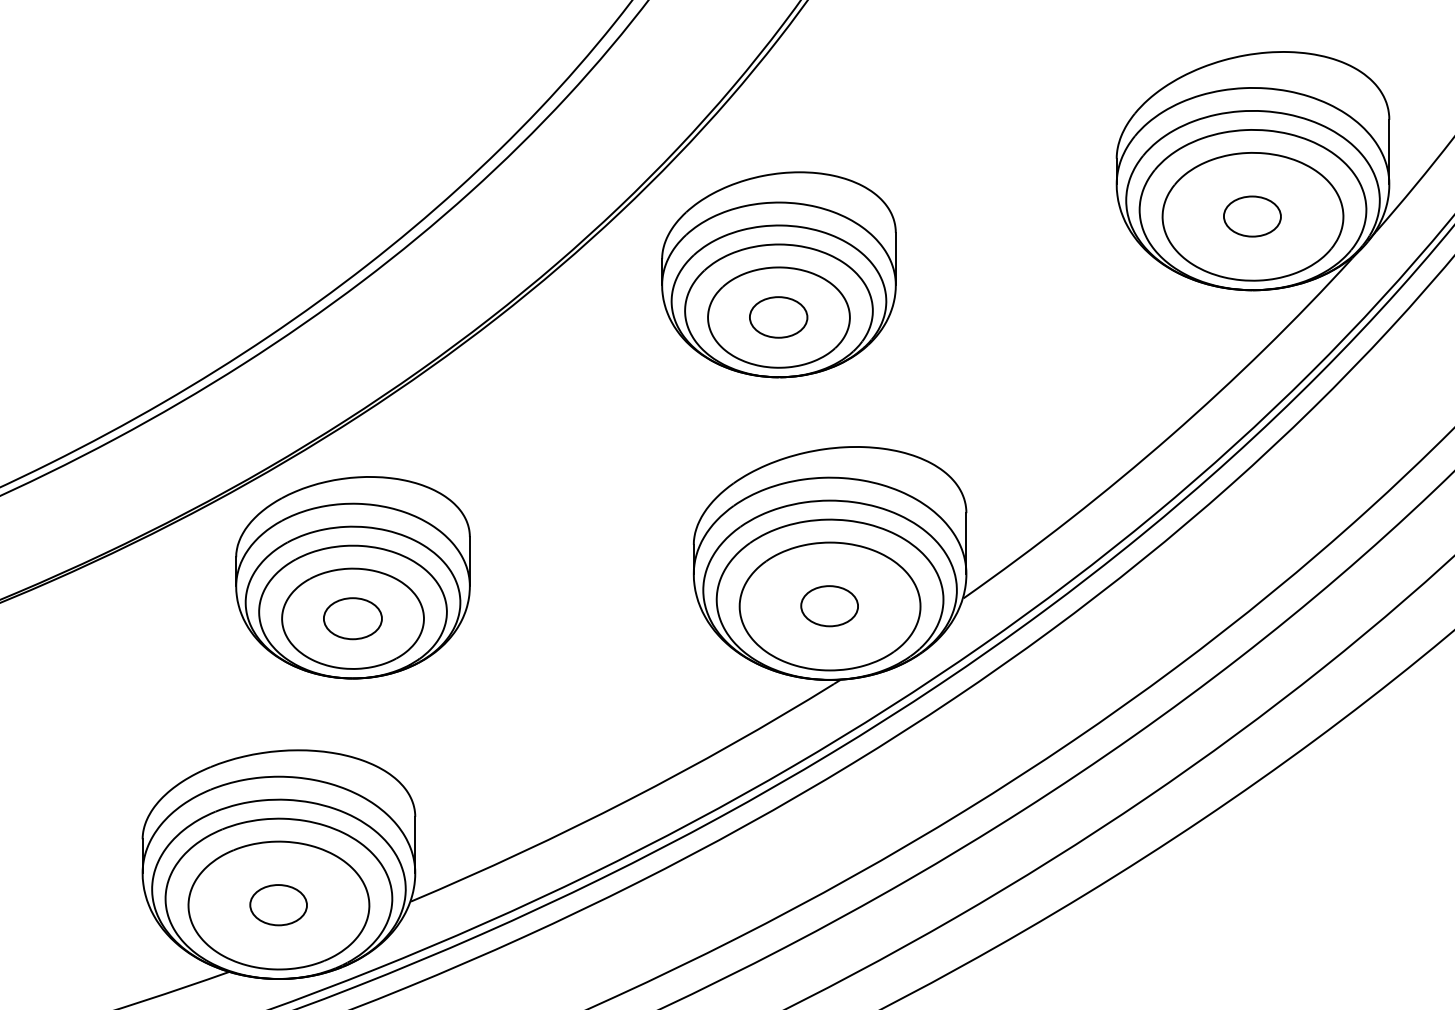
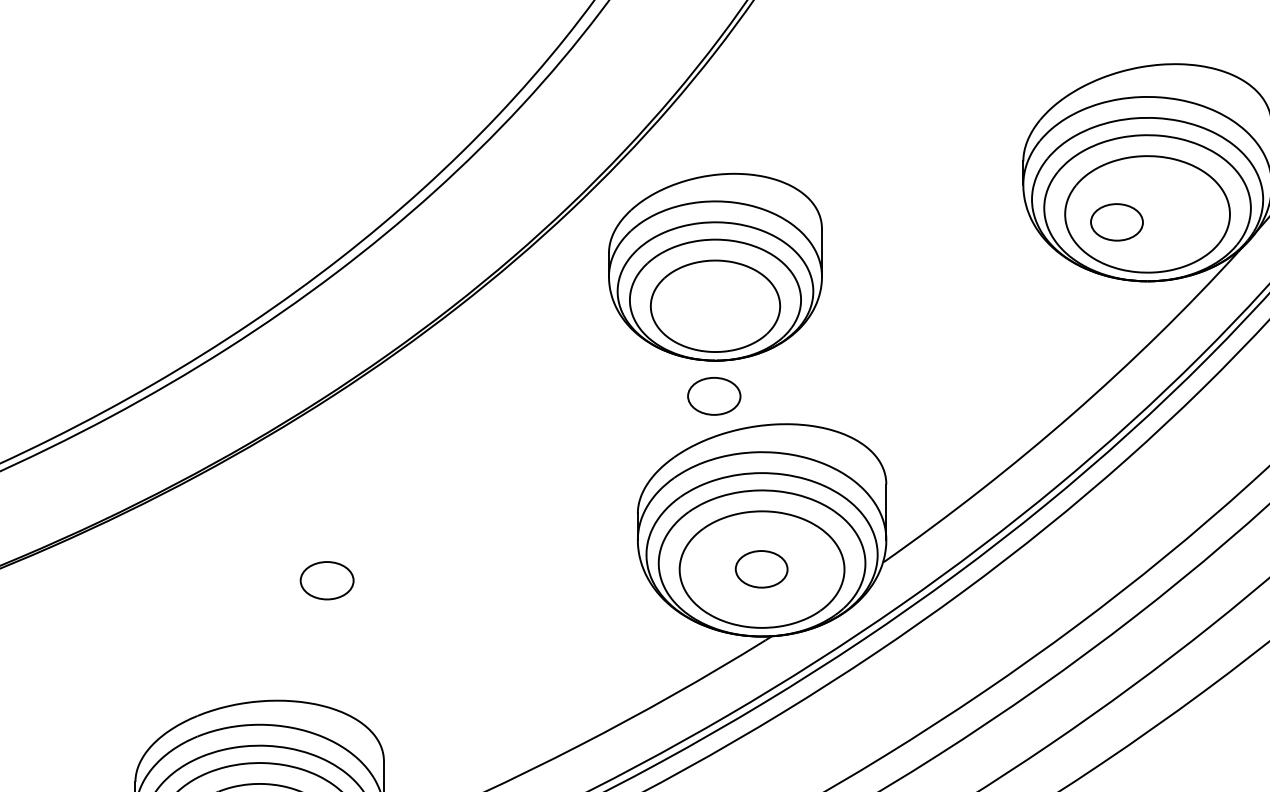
part: (1252, 216) -> (1117, 222), moved
part: (778, 317) -> (714, 396), moved
part: (352, 577) -> (326, 543), removed

